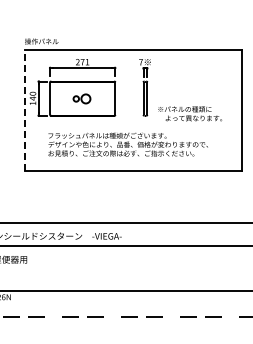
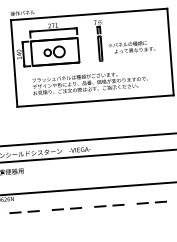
part: (81, 98) -> (54, 51), size x1.67
line: (24, 109) -> (13, 62), dashed -> solid
text: (190, 113) -> (132, 46), moved

